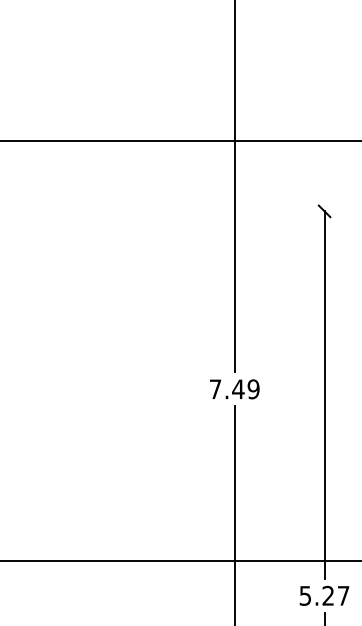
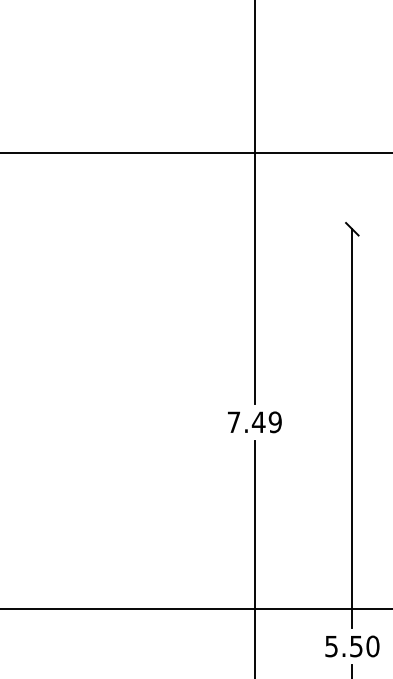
text: (335, 595) -> (364, 646), 5.27 -> 5.50

